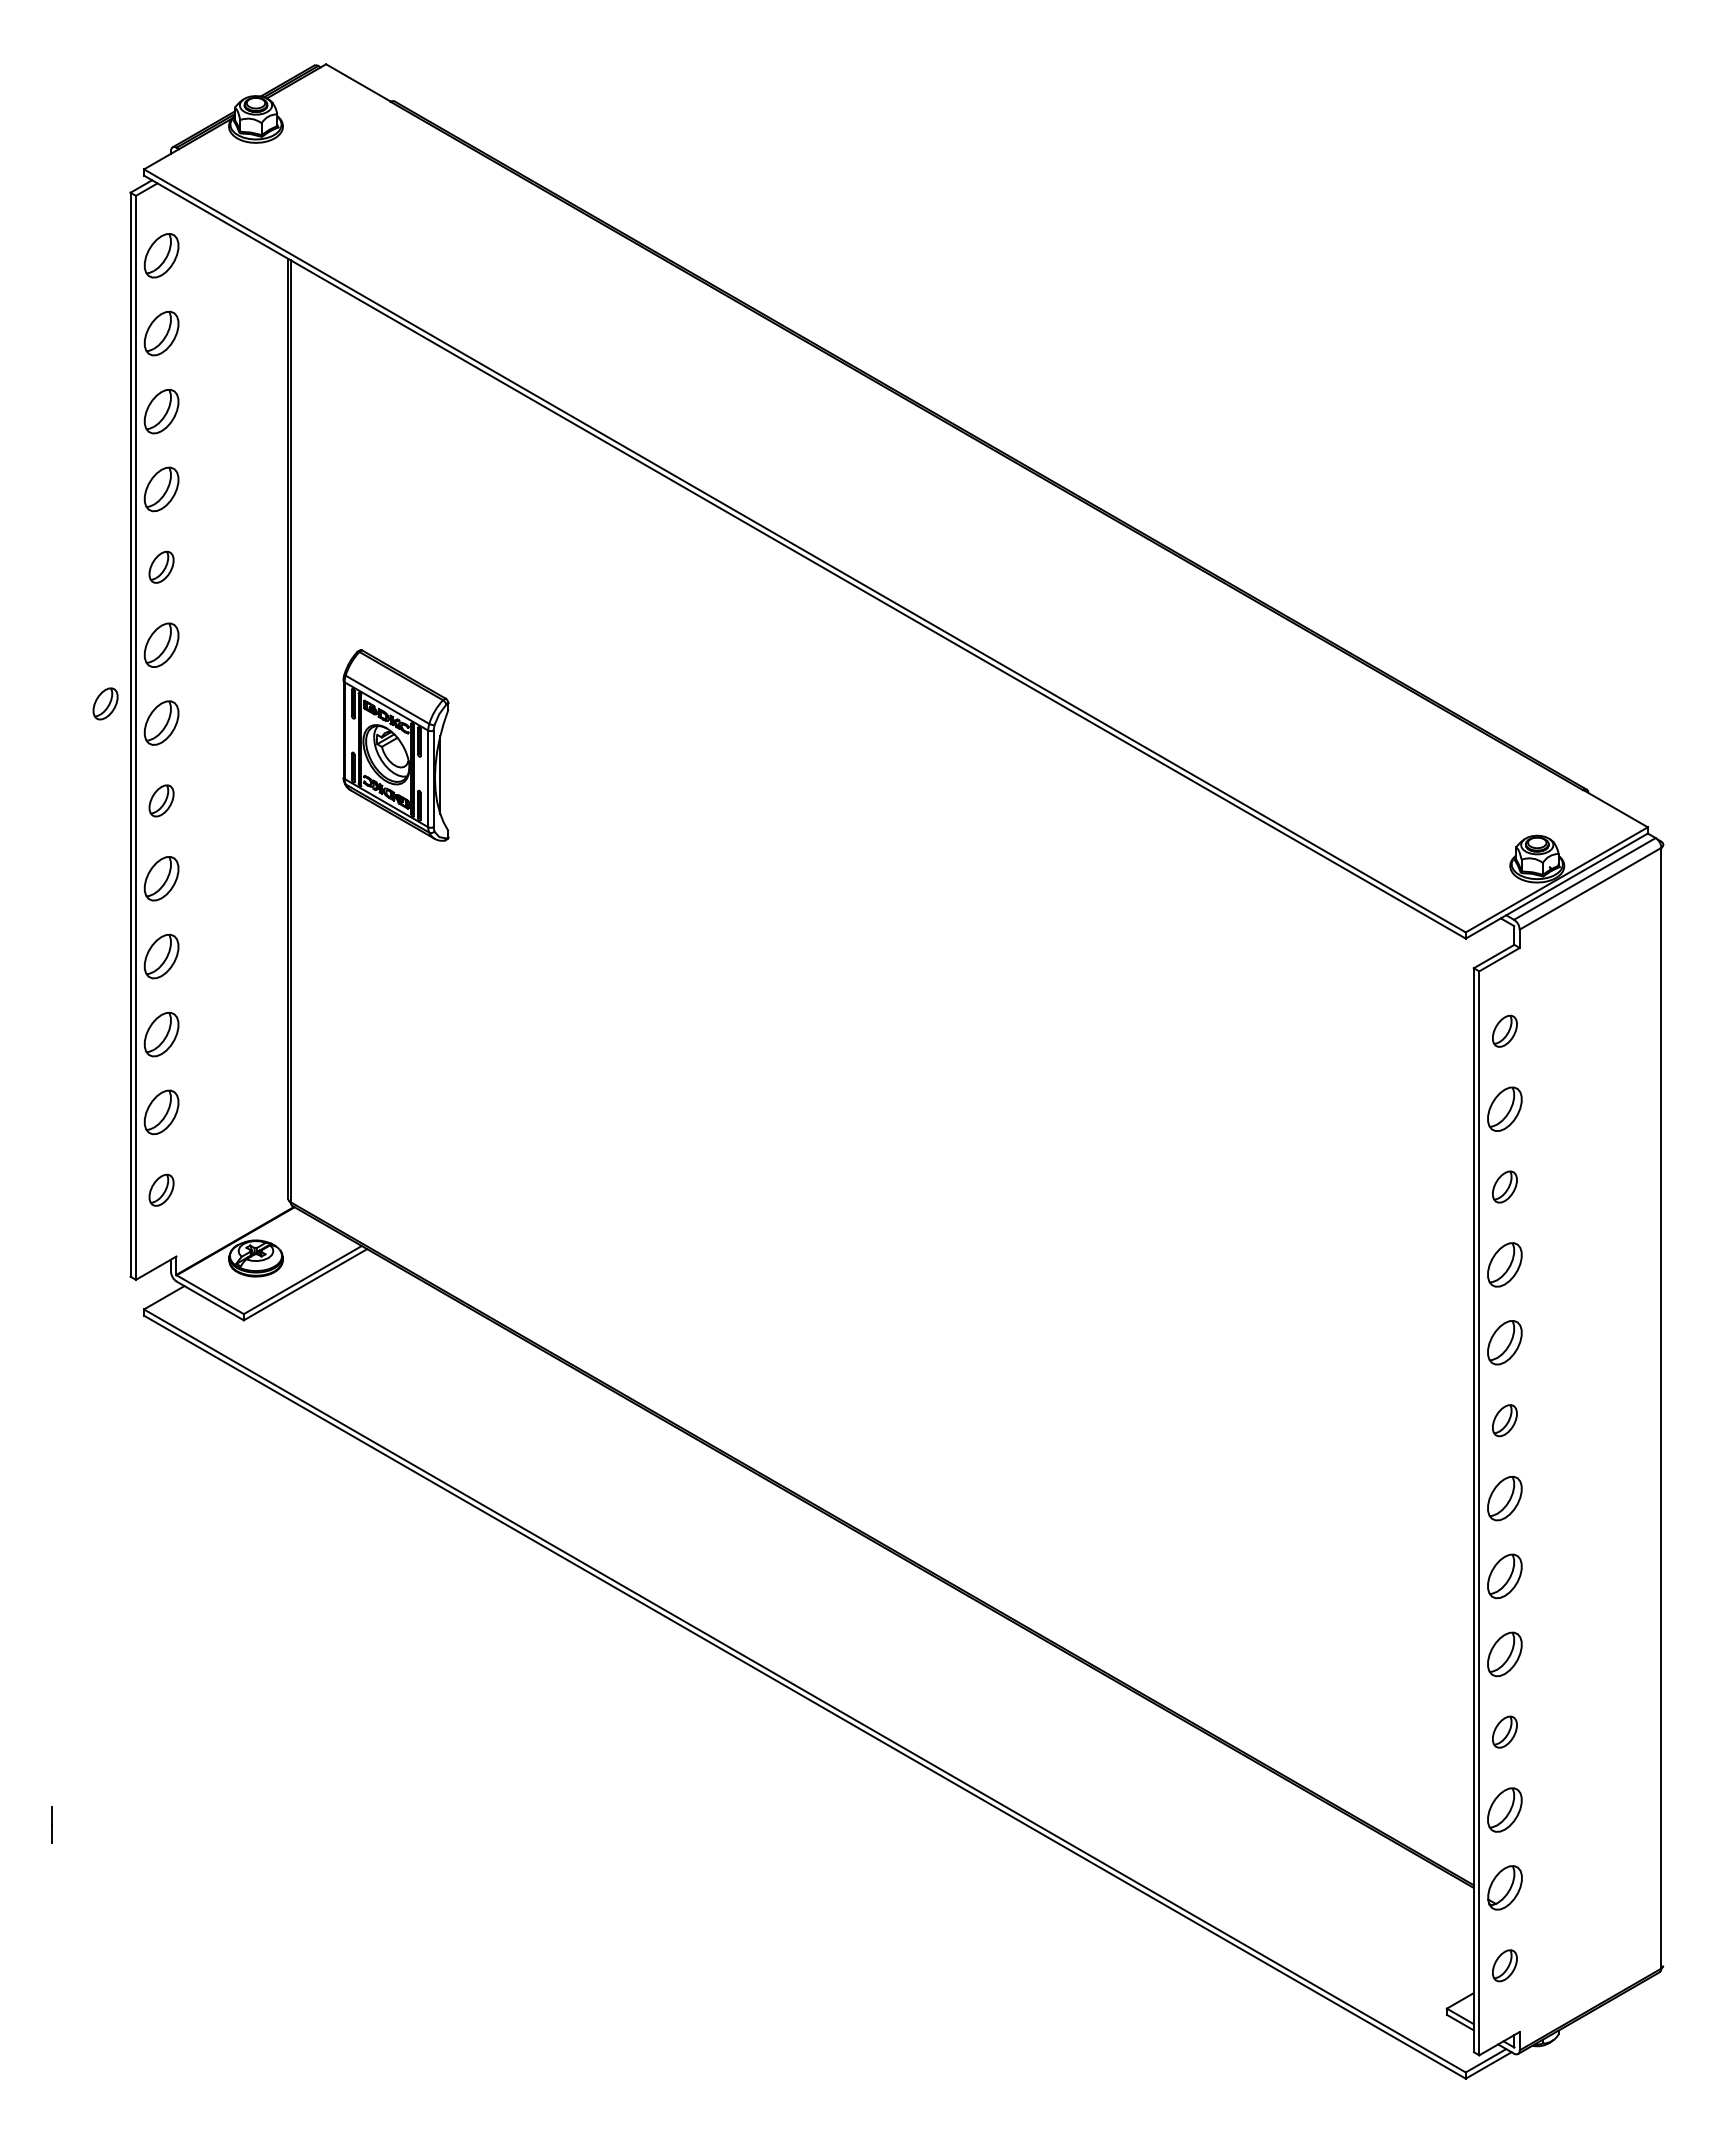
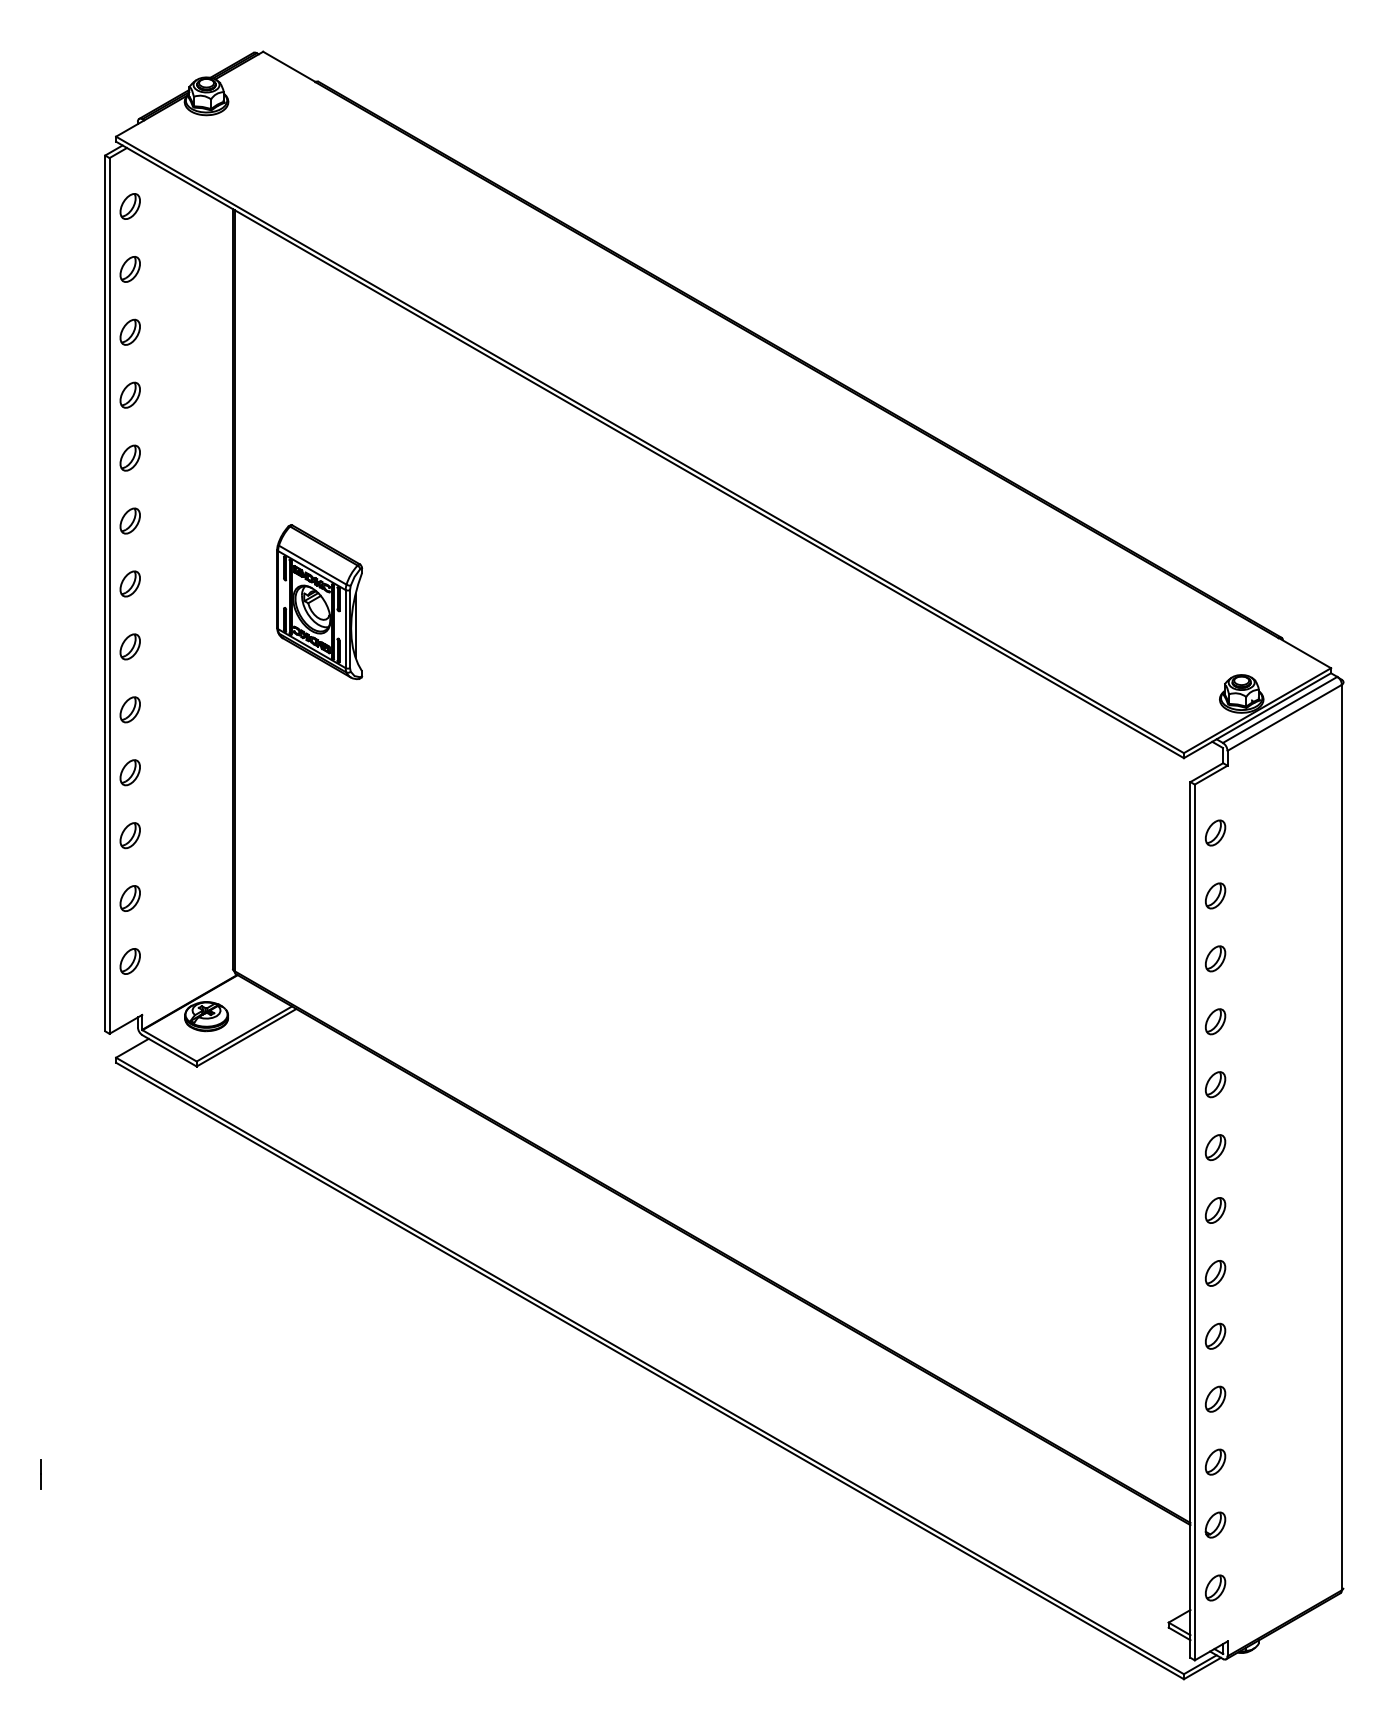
part: (161, 255) -> (130, 206), size x0.71
part: (161, 333) -> (130, 269), size x0.71
part: (161, 411) -> (130, 332), size x0.71
part: (161, 489) -> (130, 395), size x0.71
part: (161, 644) -> (130, 520), size x0.71
part: (105, 703) -> (84, 568), removed
part: (161, 722) -> (130, 583), size x0.71
part: (161, 878) -> (130, 709), size x0.71
part: (161, 956) -> (130, 772), size x0.71
part: (161, 1034) -> (130, 835), size x0.71
part: (1504, 1108) -> (1215, 895), size x0.71
part: (161, 1112) -> (130, 898), size x0.71
part: (1504, 1264) -> (1215, 1021), size x0.71
part: (1504, 1342) -> (1215, 1084), size x0.71
part: (1504, 1498) -> (1215, 1210), size x0.71
part: (1504, 1576) -> (1215, 1273), size x0.71
part: (1504, 1653) -> (1215, 1335), size x0.71
part: (1504, 1809) -> (1215, 1461), size x0.71
part: (1504, 1887) -> (1215, 1524), size x0.71

